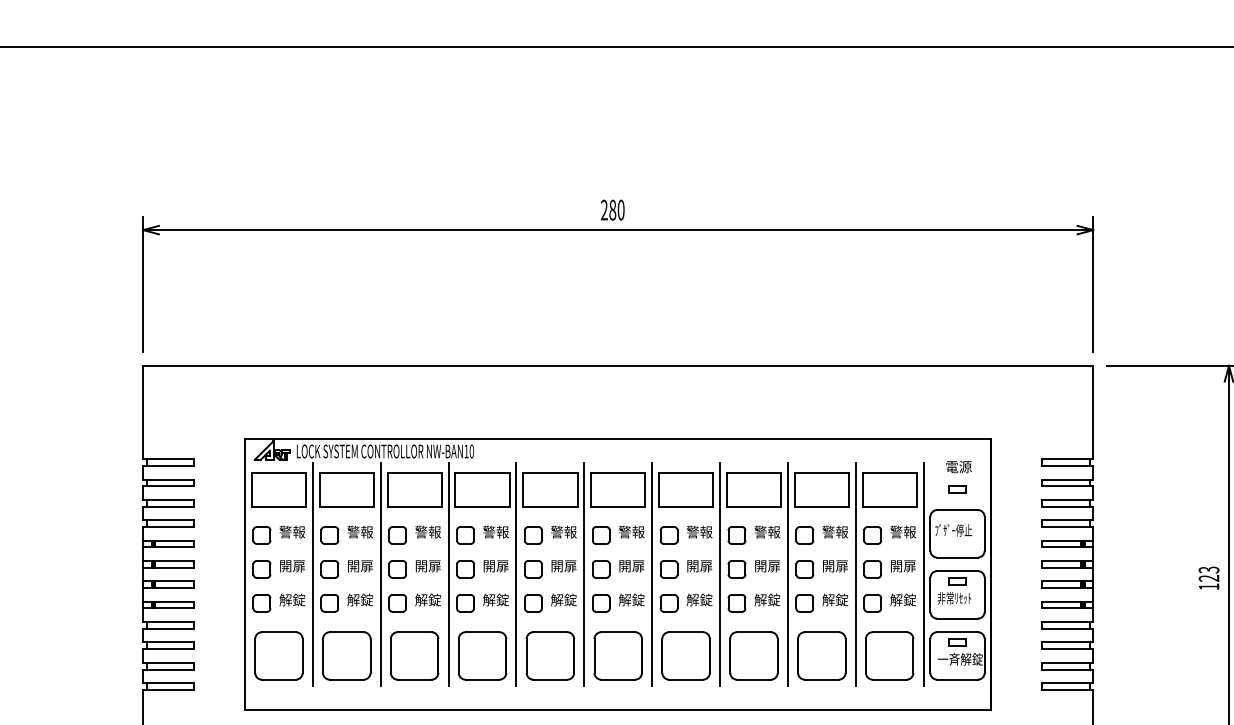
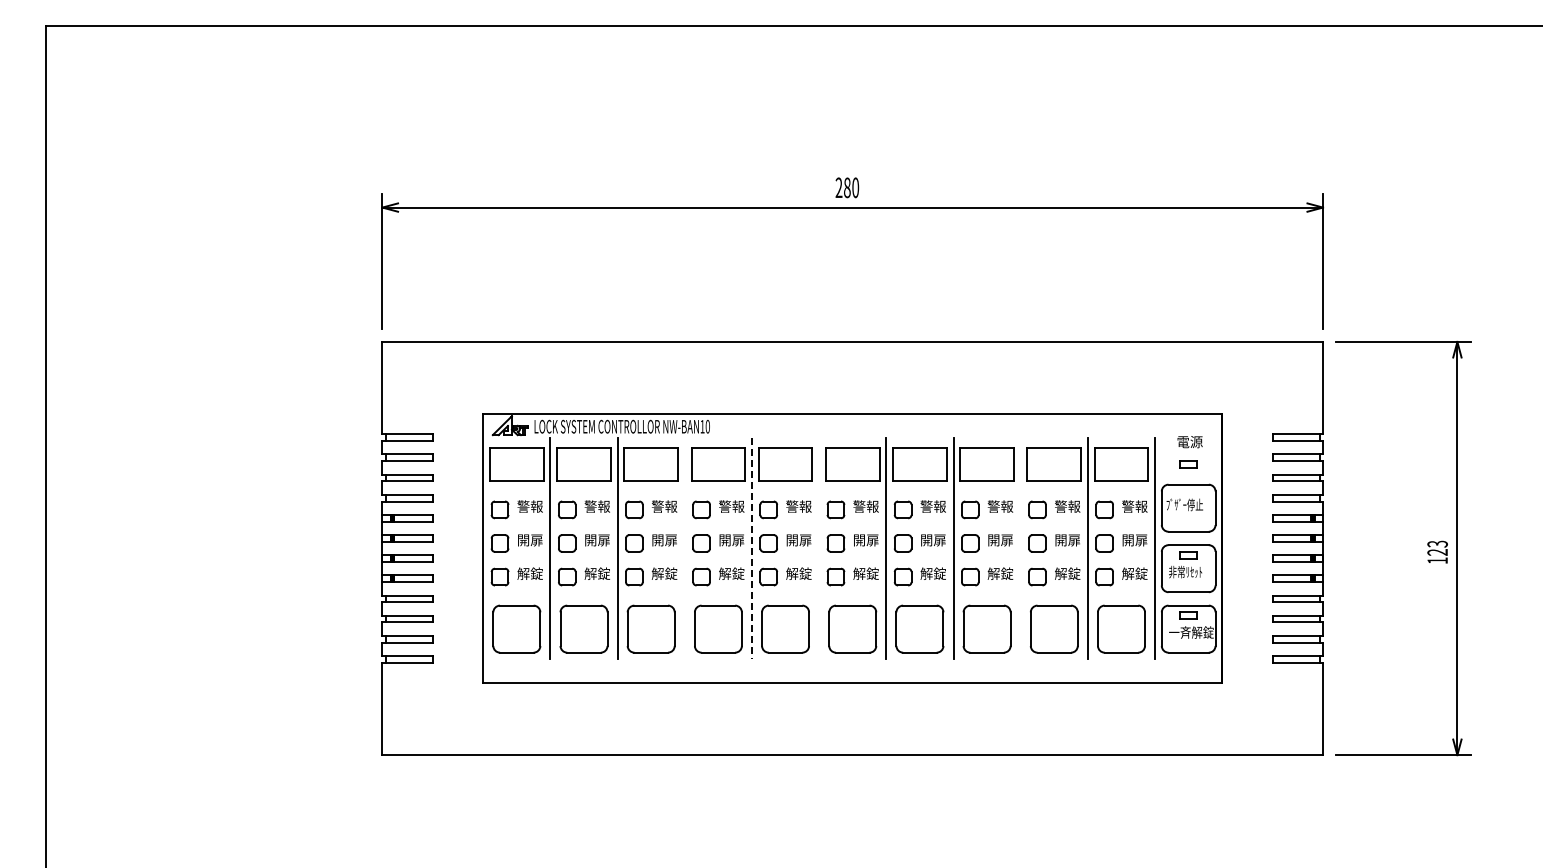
line: (448, 574) -> (684, 548), removed
line: (515, 574) -> (751, 548), solid -> dashed
line: (584, 574) -> (819, 548), removed
line: (787, 574) -> (1020, 548), removed

